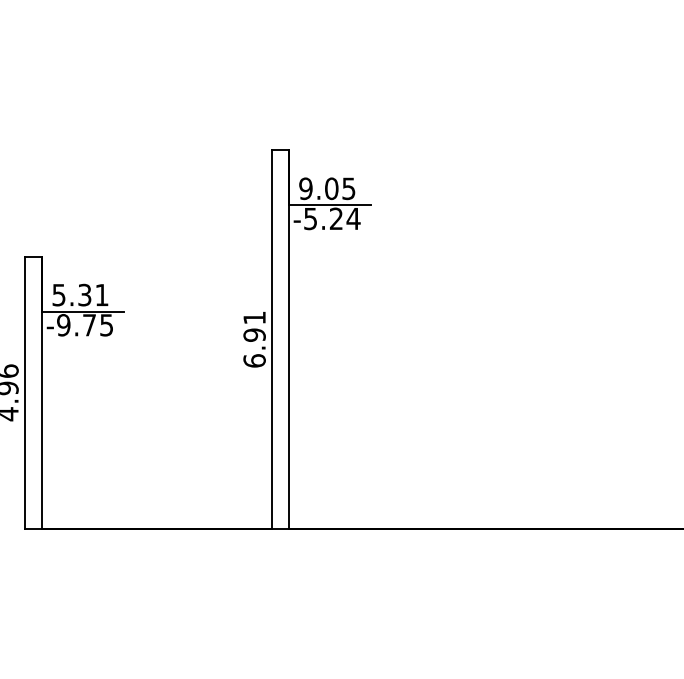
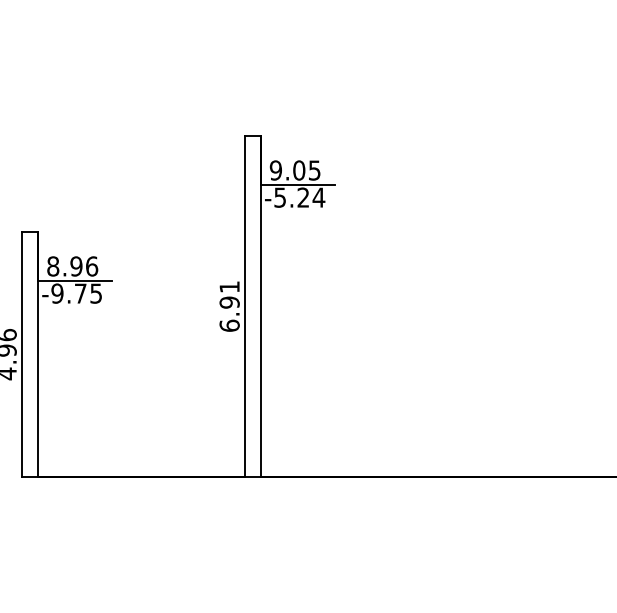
text: (80, 295) -> (72, 266), 5.31 -> 8.96

